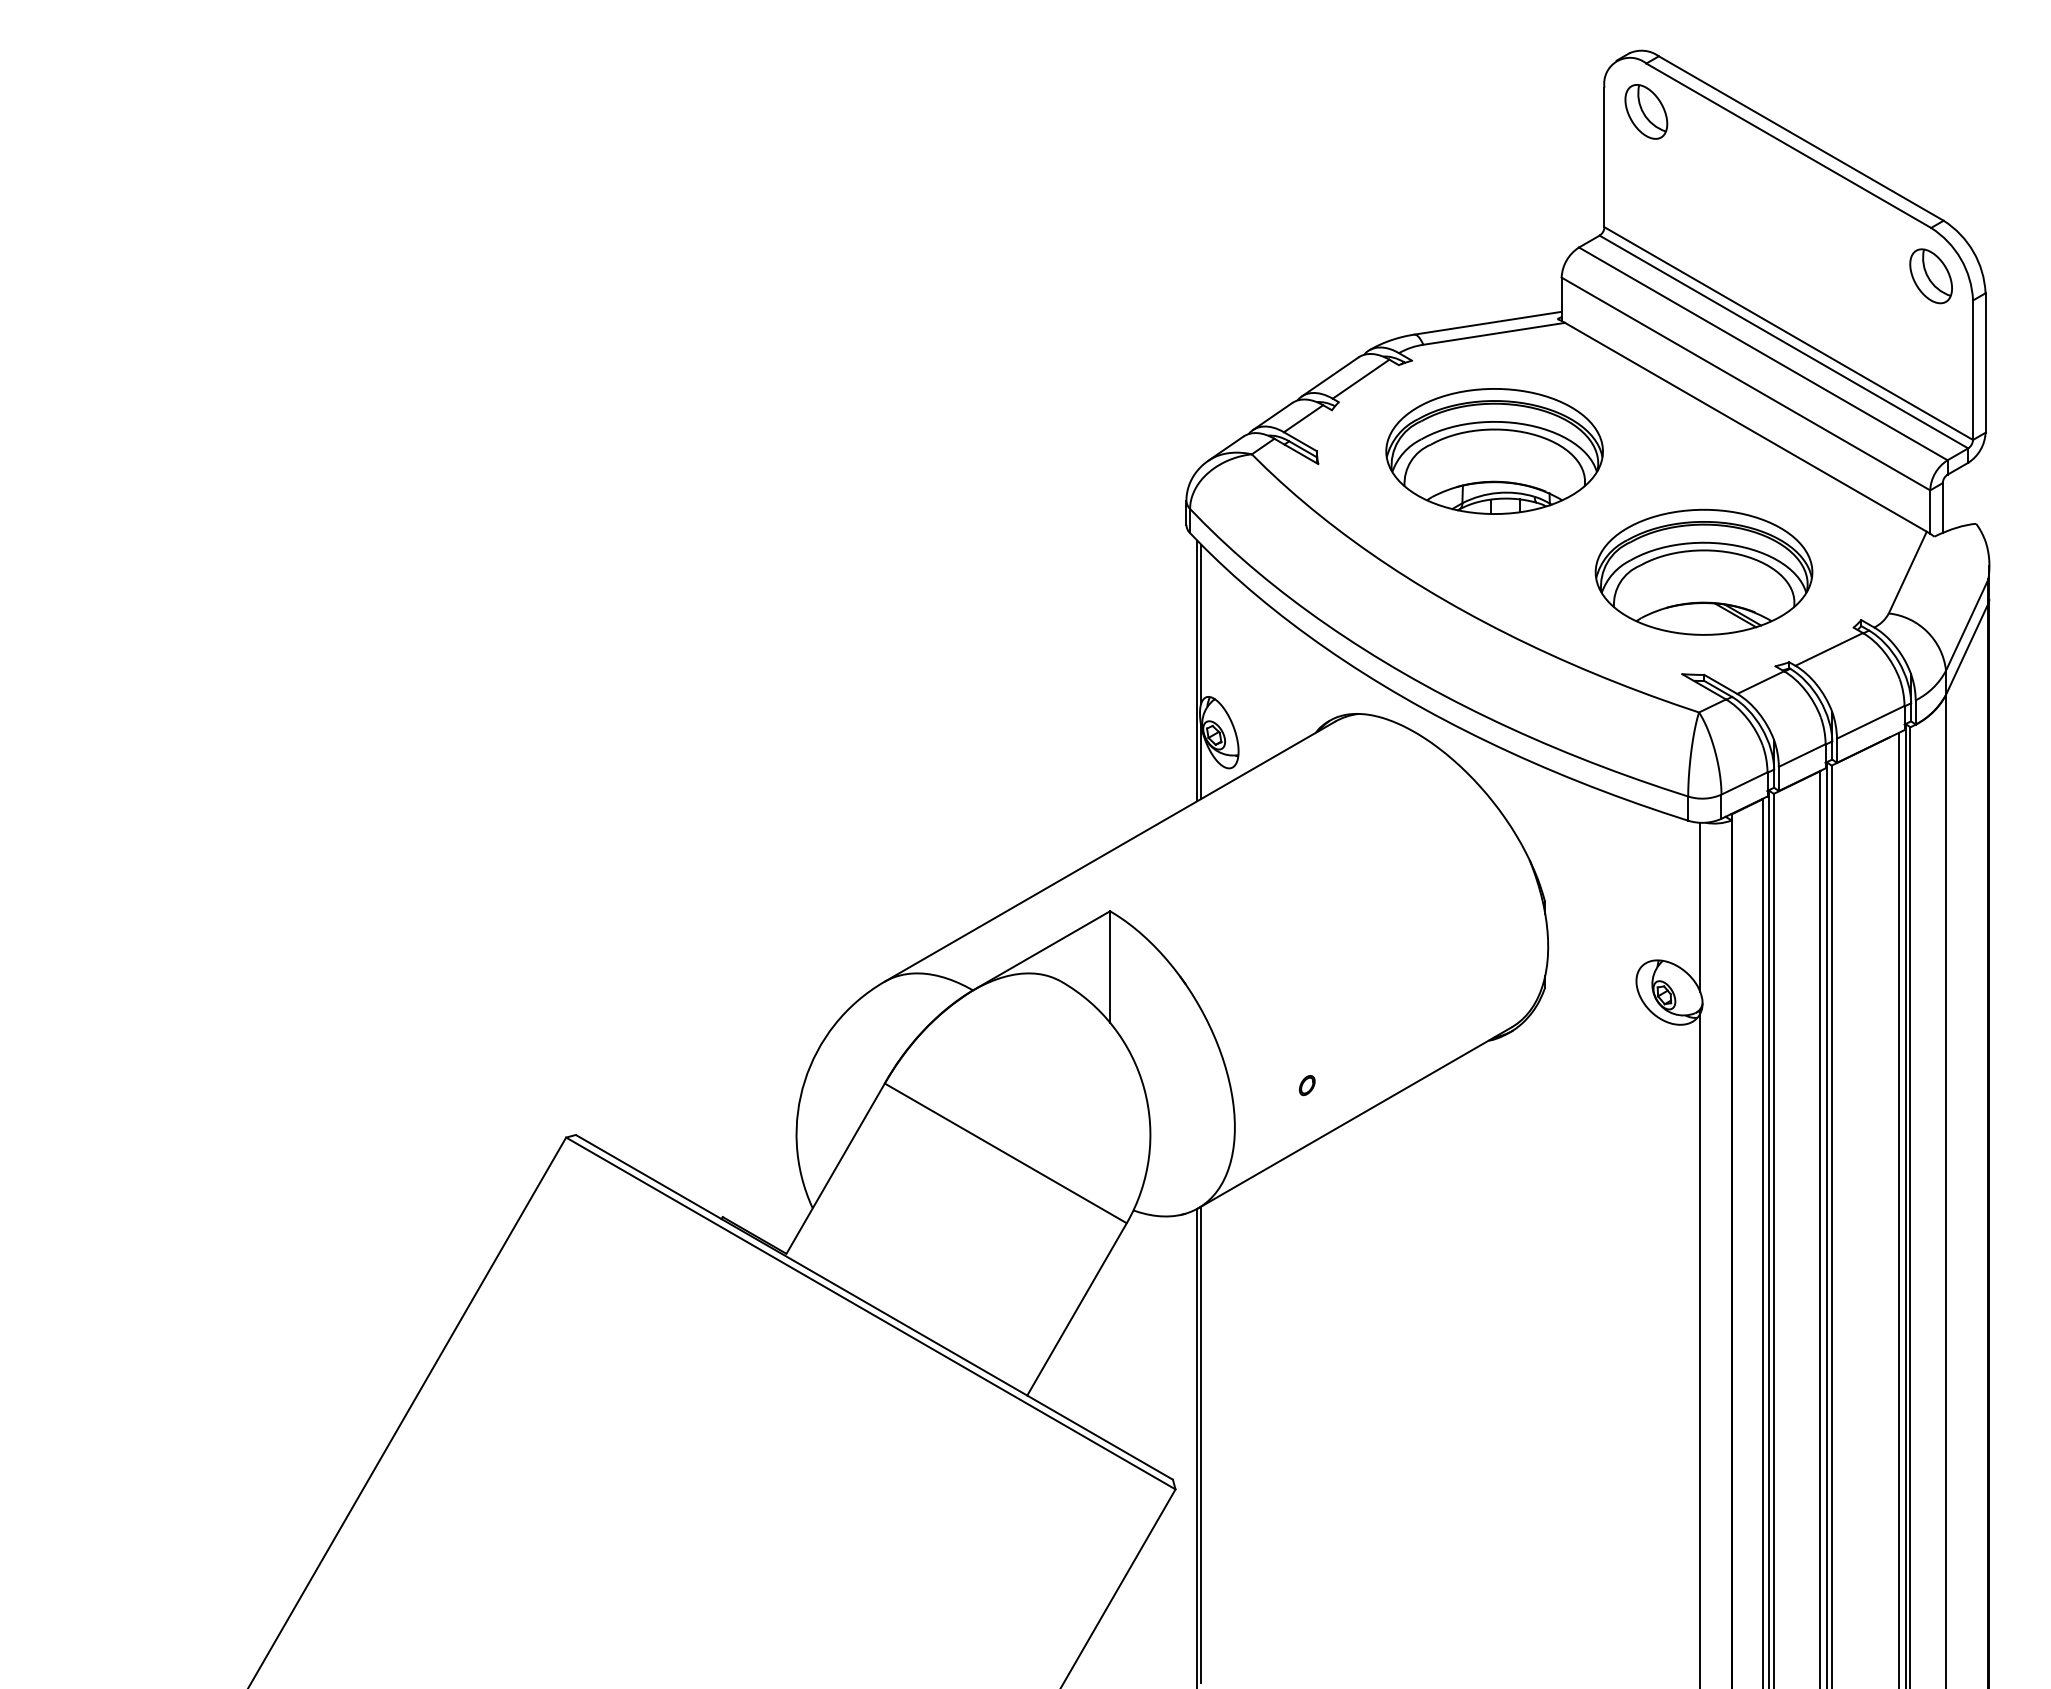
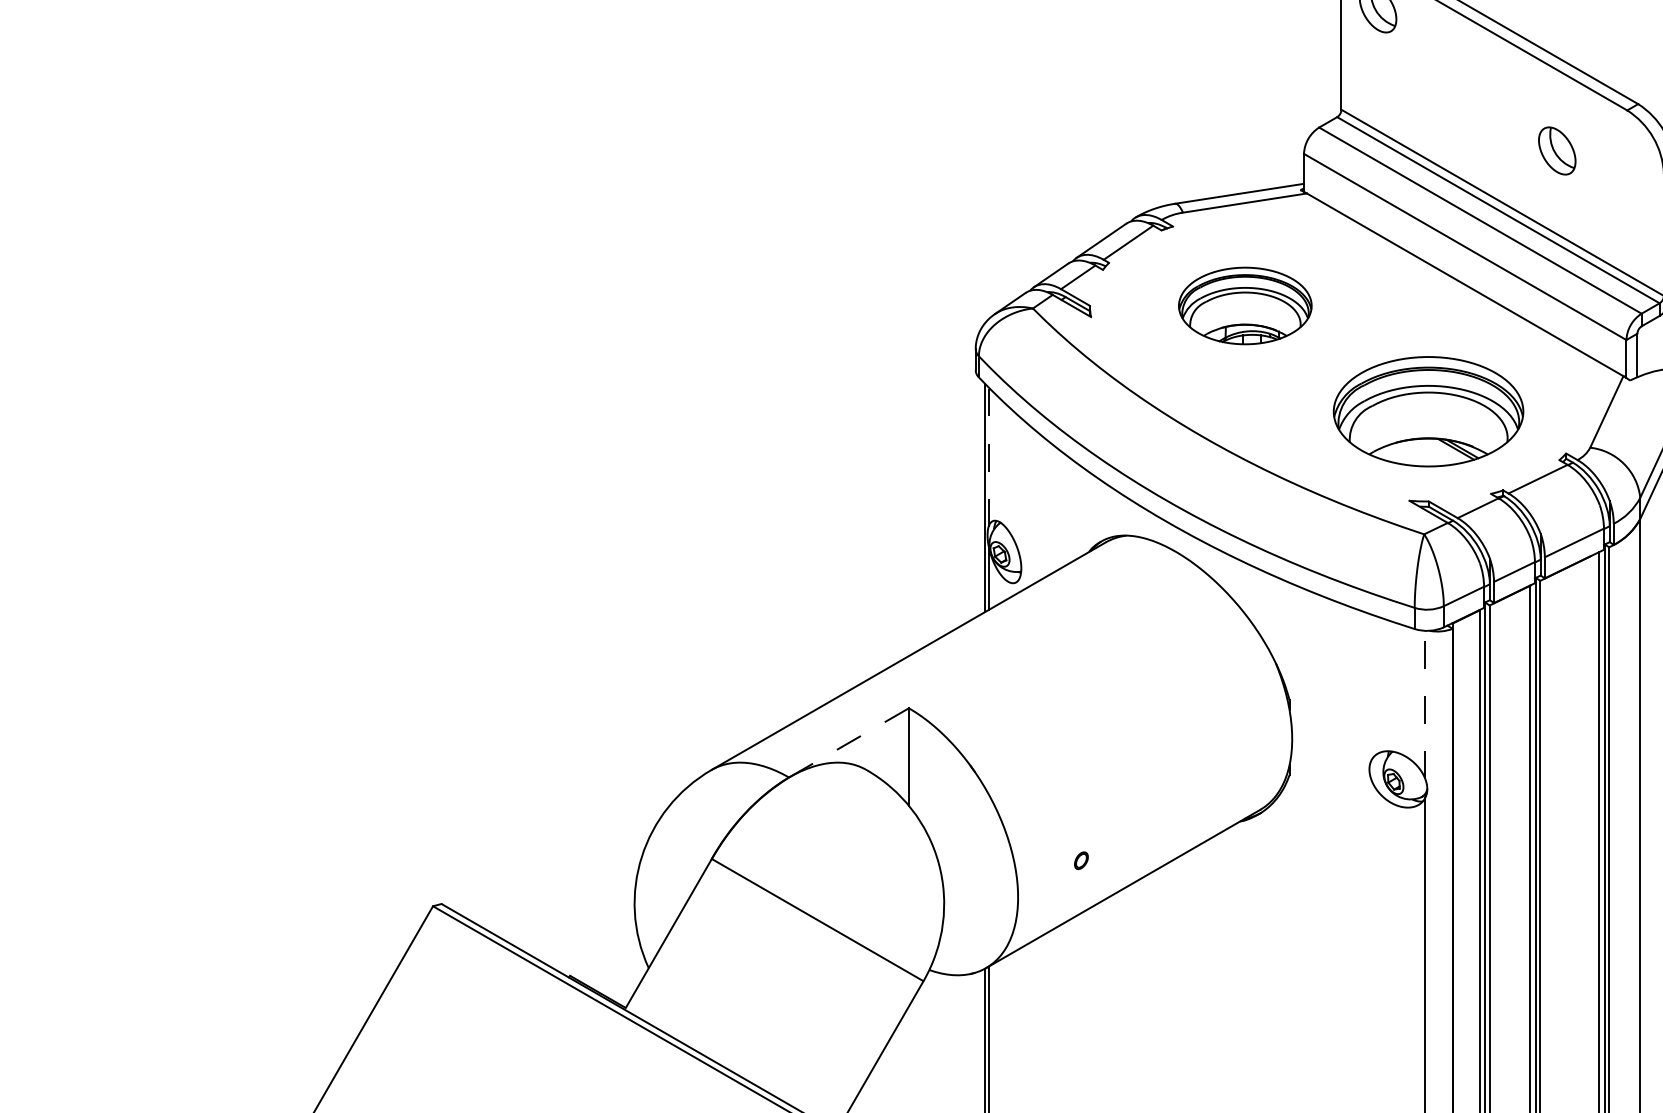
part: (1930, 276) -> (1556, 151), moved
part: (1494, 451) -> (1245, 306), size x0.7
line: (1201, 624) -> (988, 457), solid -> dashed
line: (1700, 907) -> (1425, 704), solid -> dashed
line: (1042, 950) -> (849, 742), solid -> dashed

